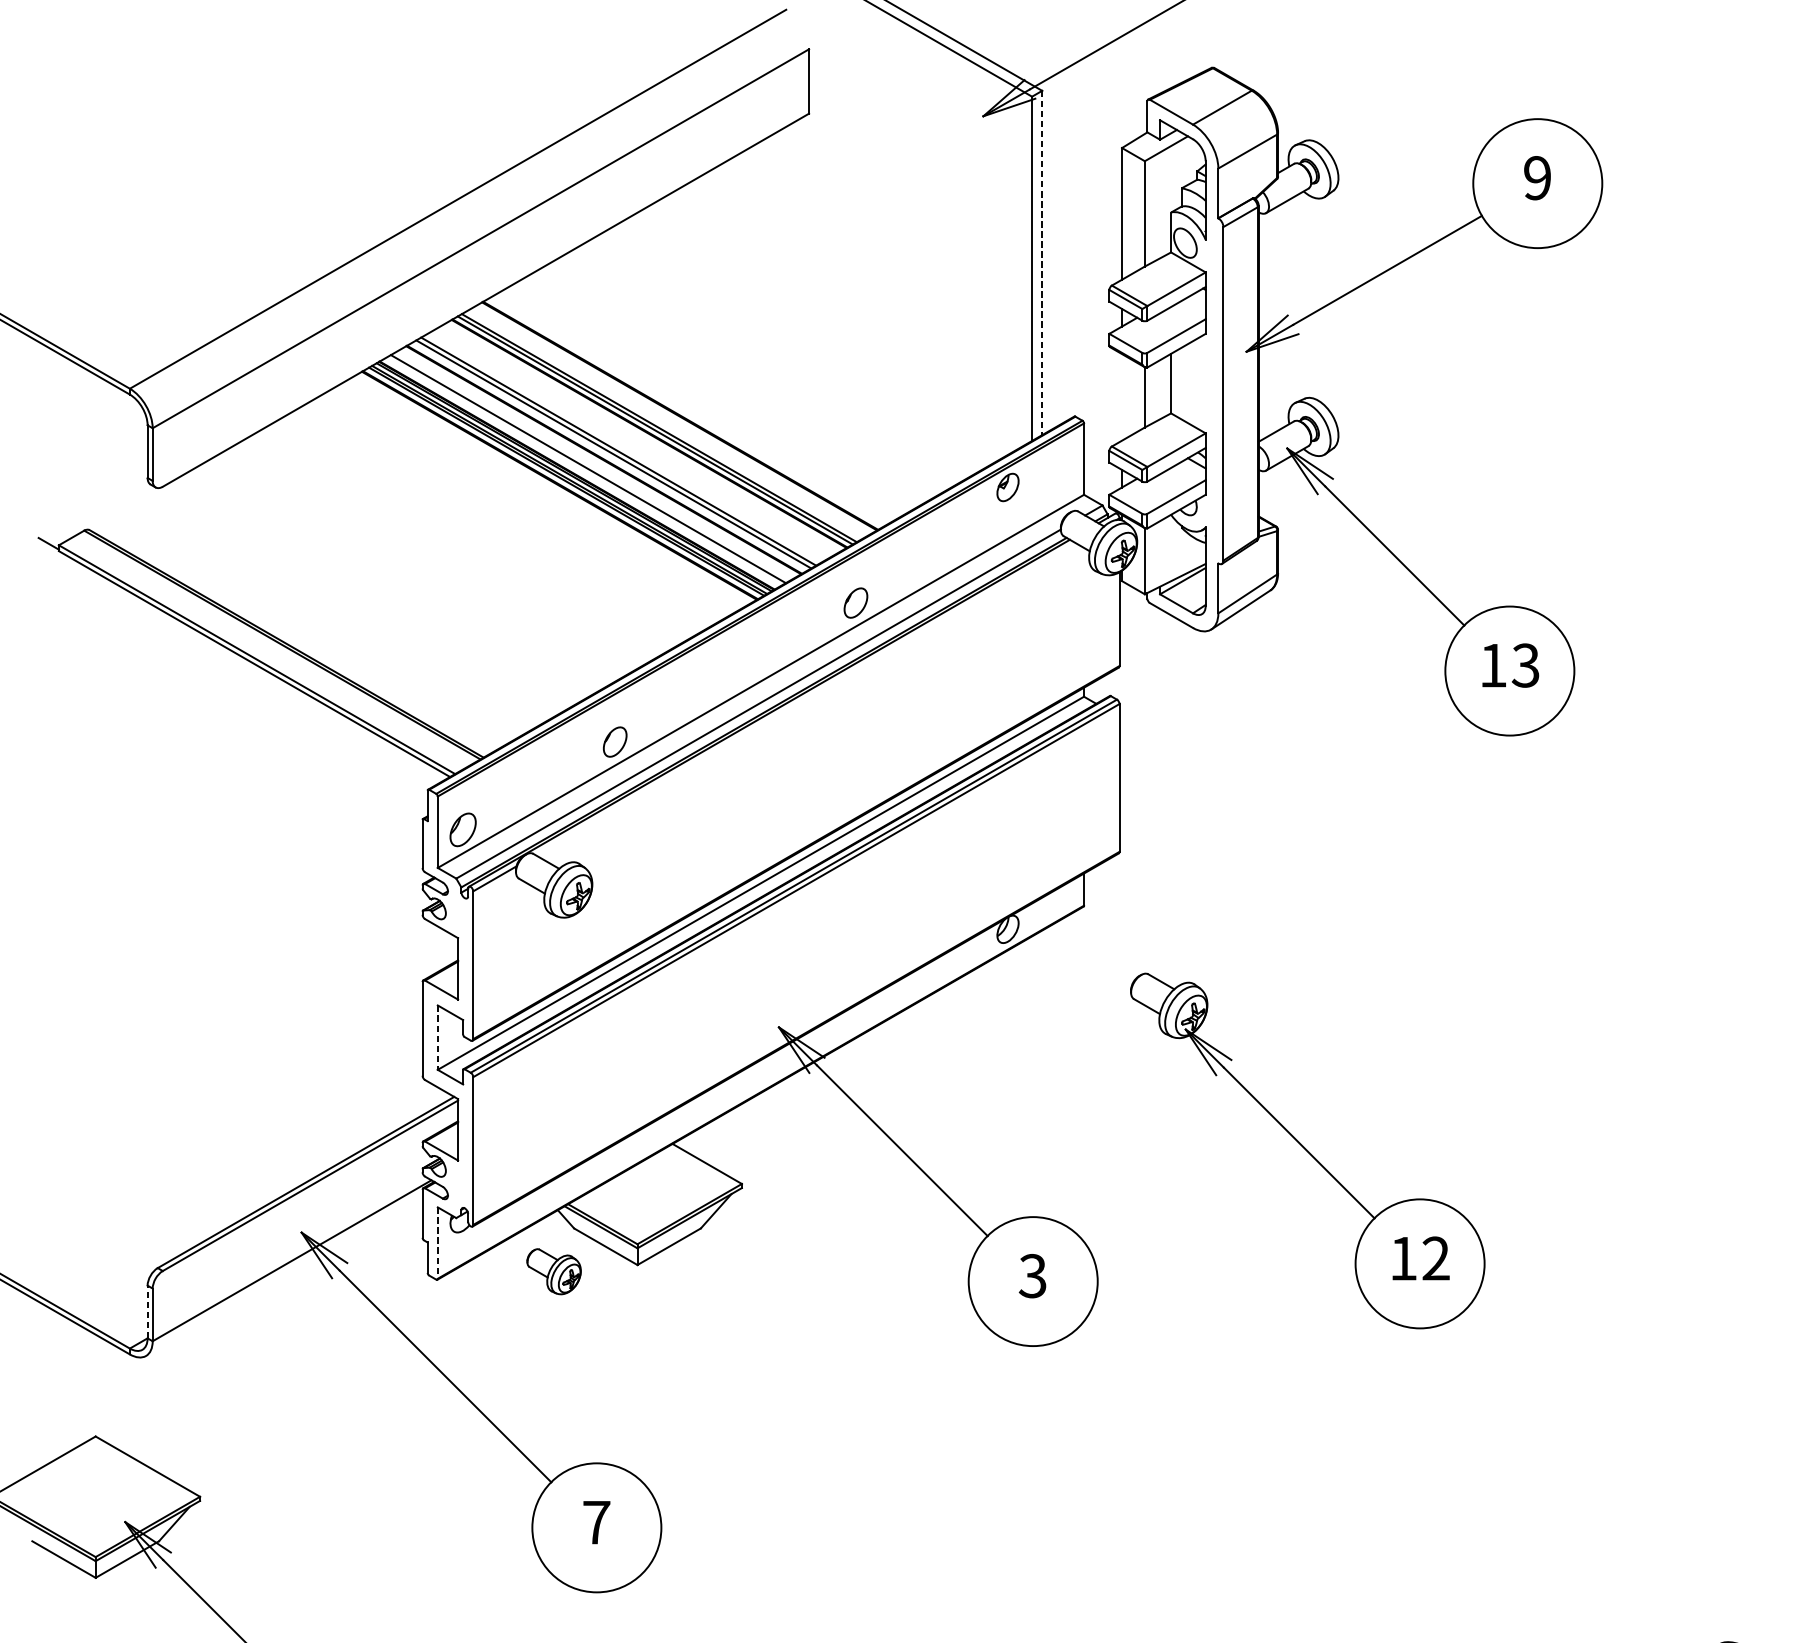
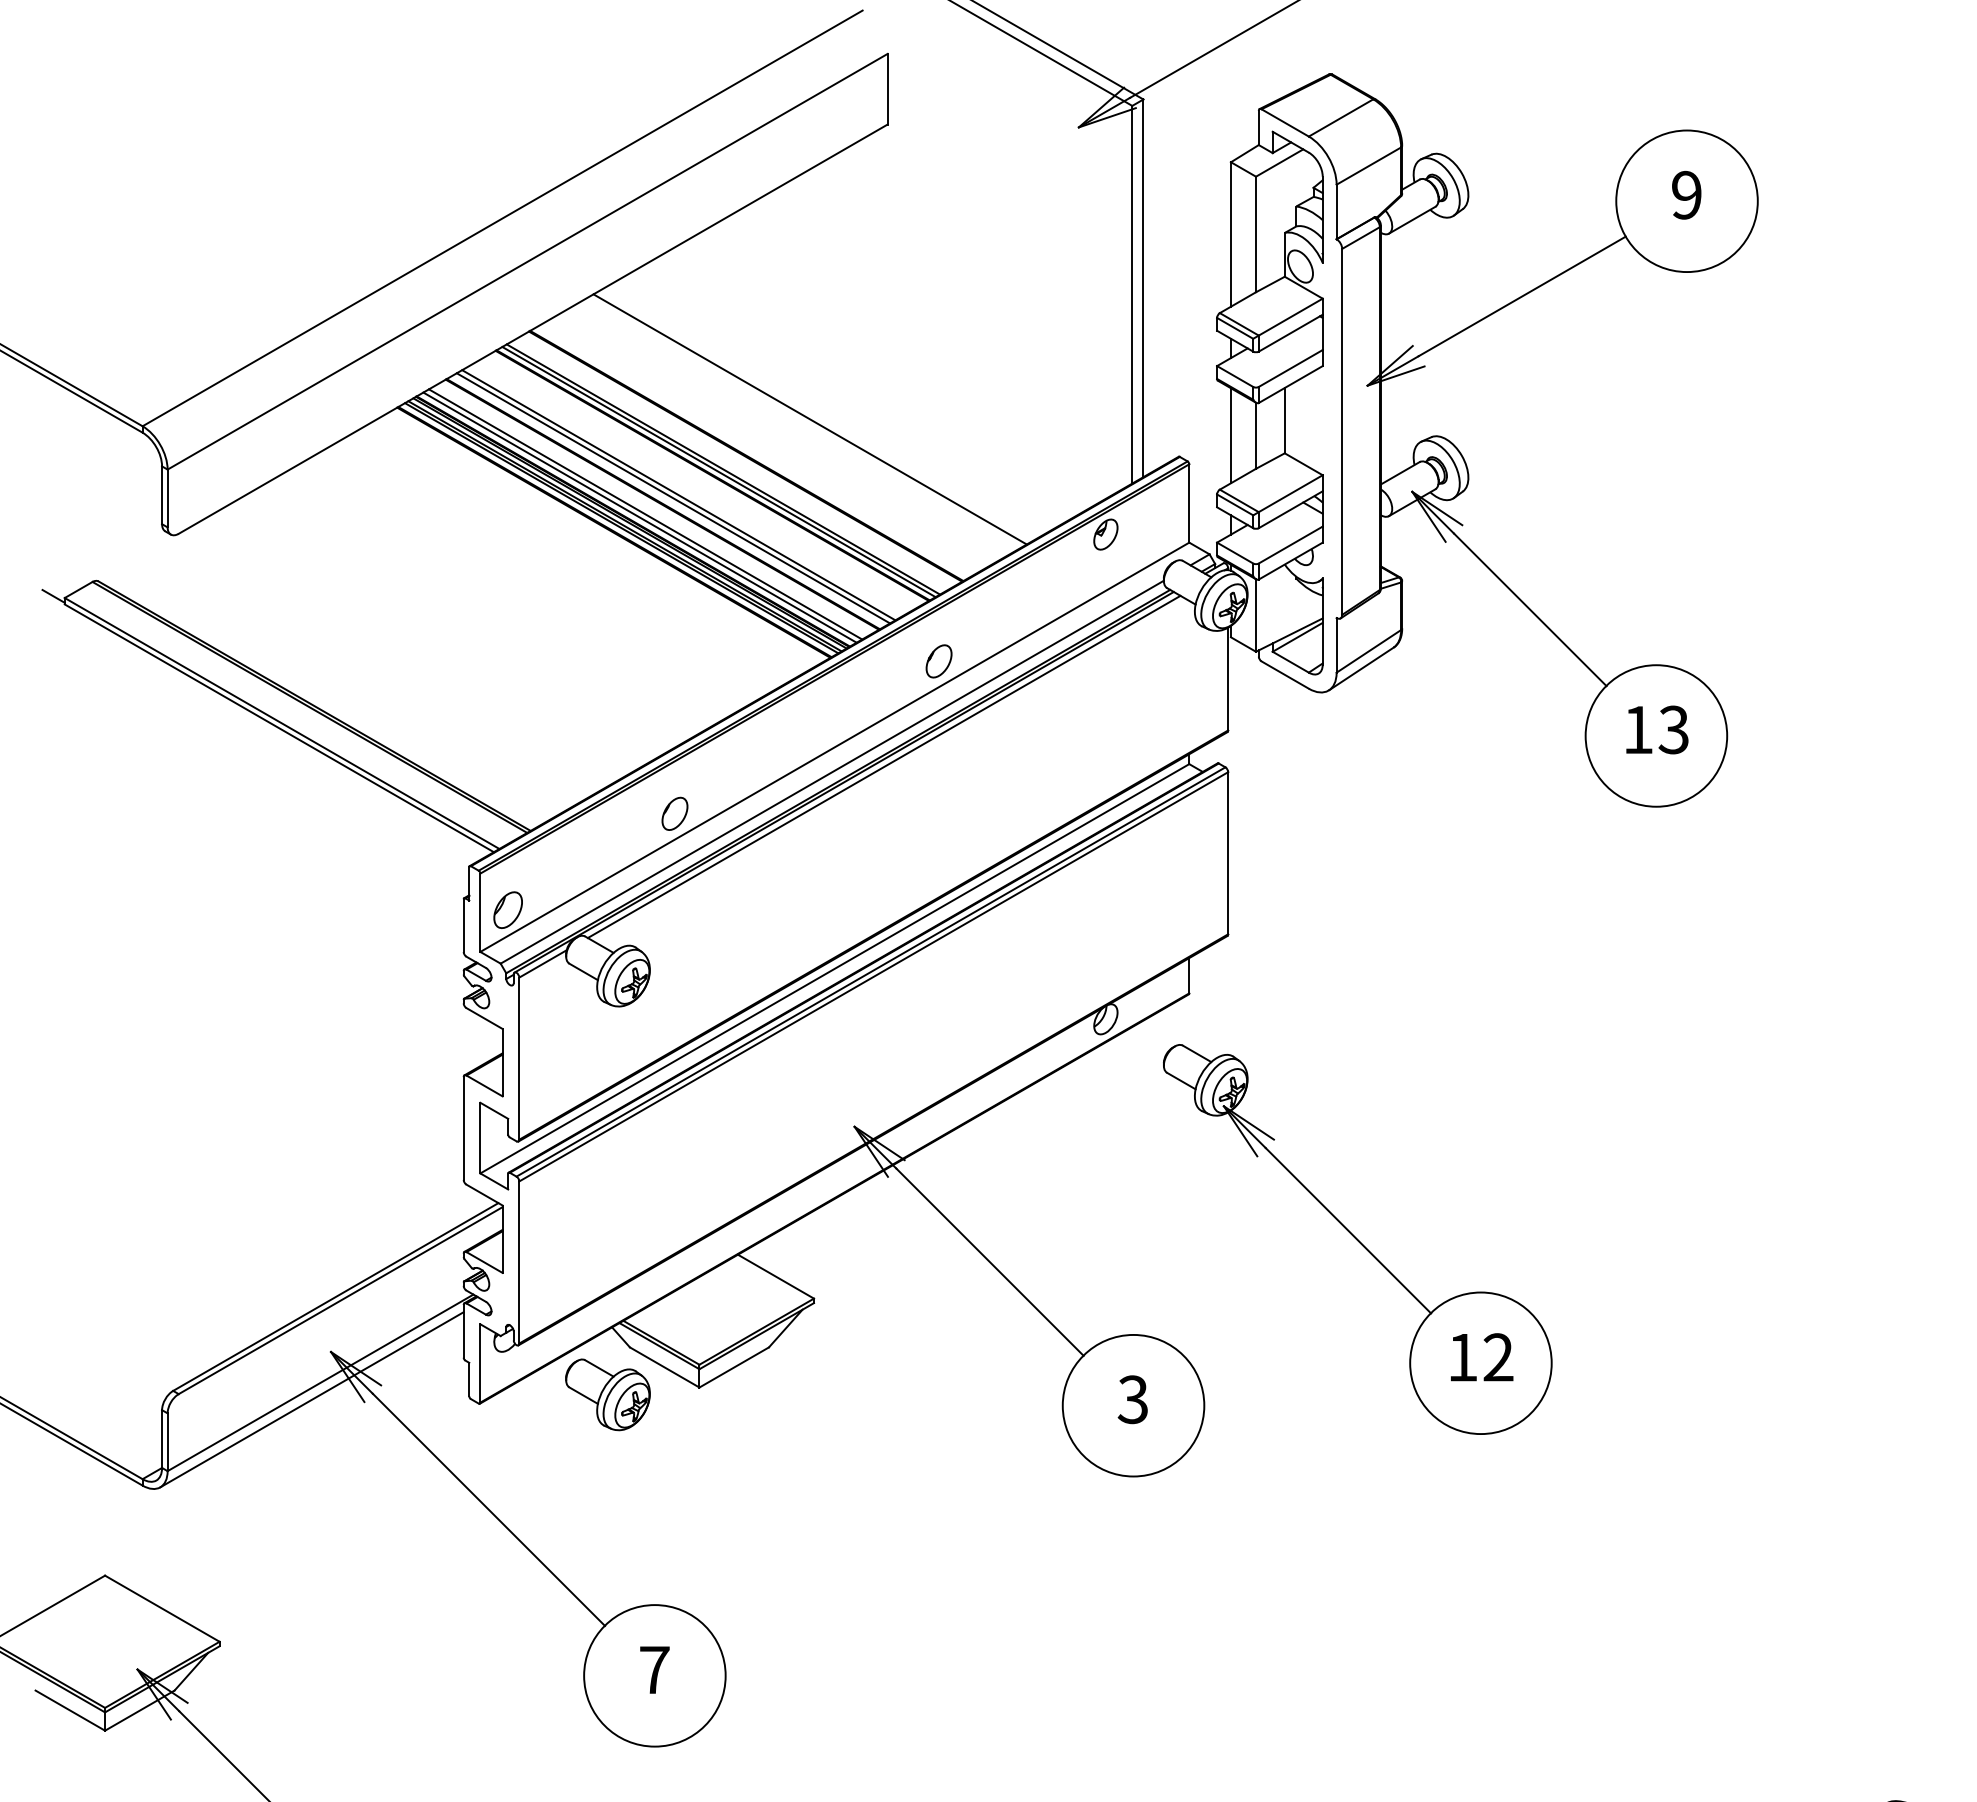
line: (1042, 263) -> (1143, 288), dashed -> solid
line: (737, 382) -> (809, 419), added
line: (1122, 397) -> (1231, 435), added
line: (582, 471) -> (639, 517), added
line: (805, 698) -> (883, 766), added
line: (437, 1038) -> (480, 1138), dashed -> solid
part: (1307, 1151) -> (1357, 1239), moved
line: (437, 1243) -> (480, 1363), dashed -> solid
part: (553, 1271) -> (607, 1394), size x1.43
line: (283, 1275) -> (311, 1399), added
line: (148, 1312) -> (162, 1439), dashed -> solid

